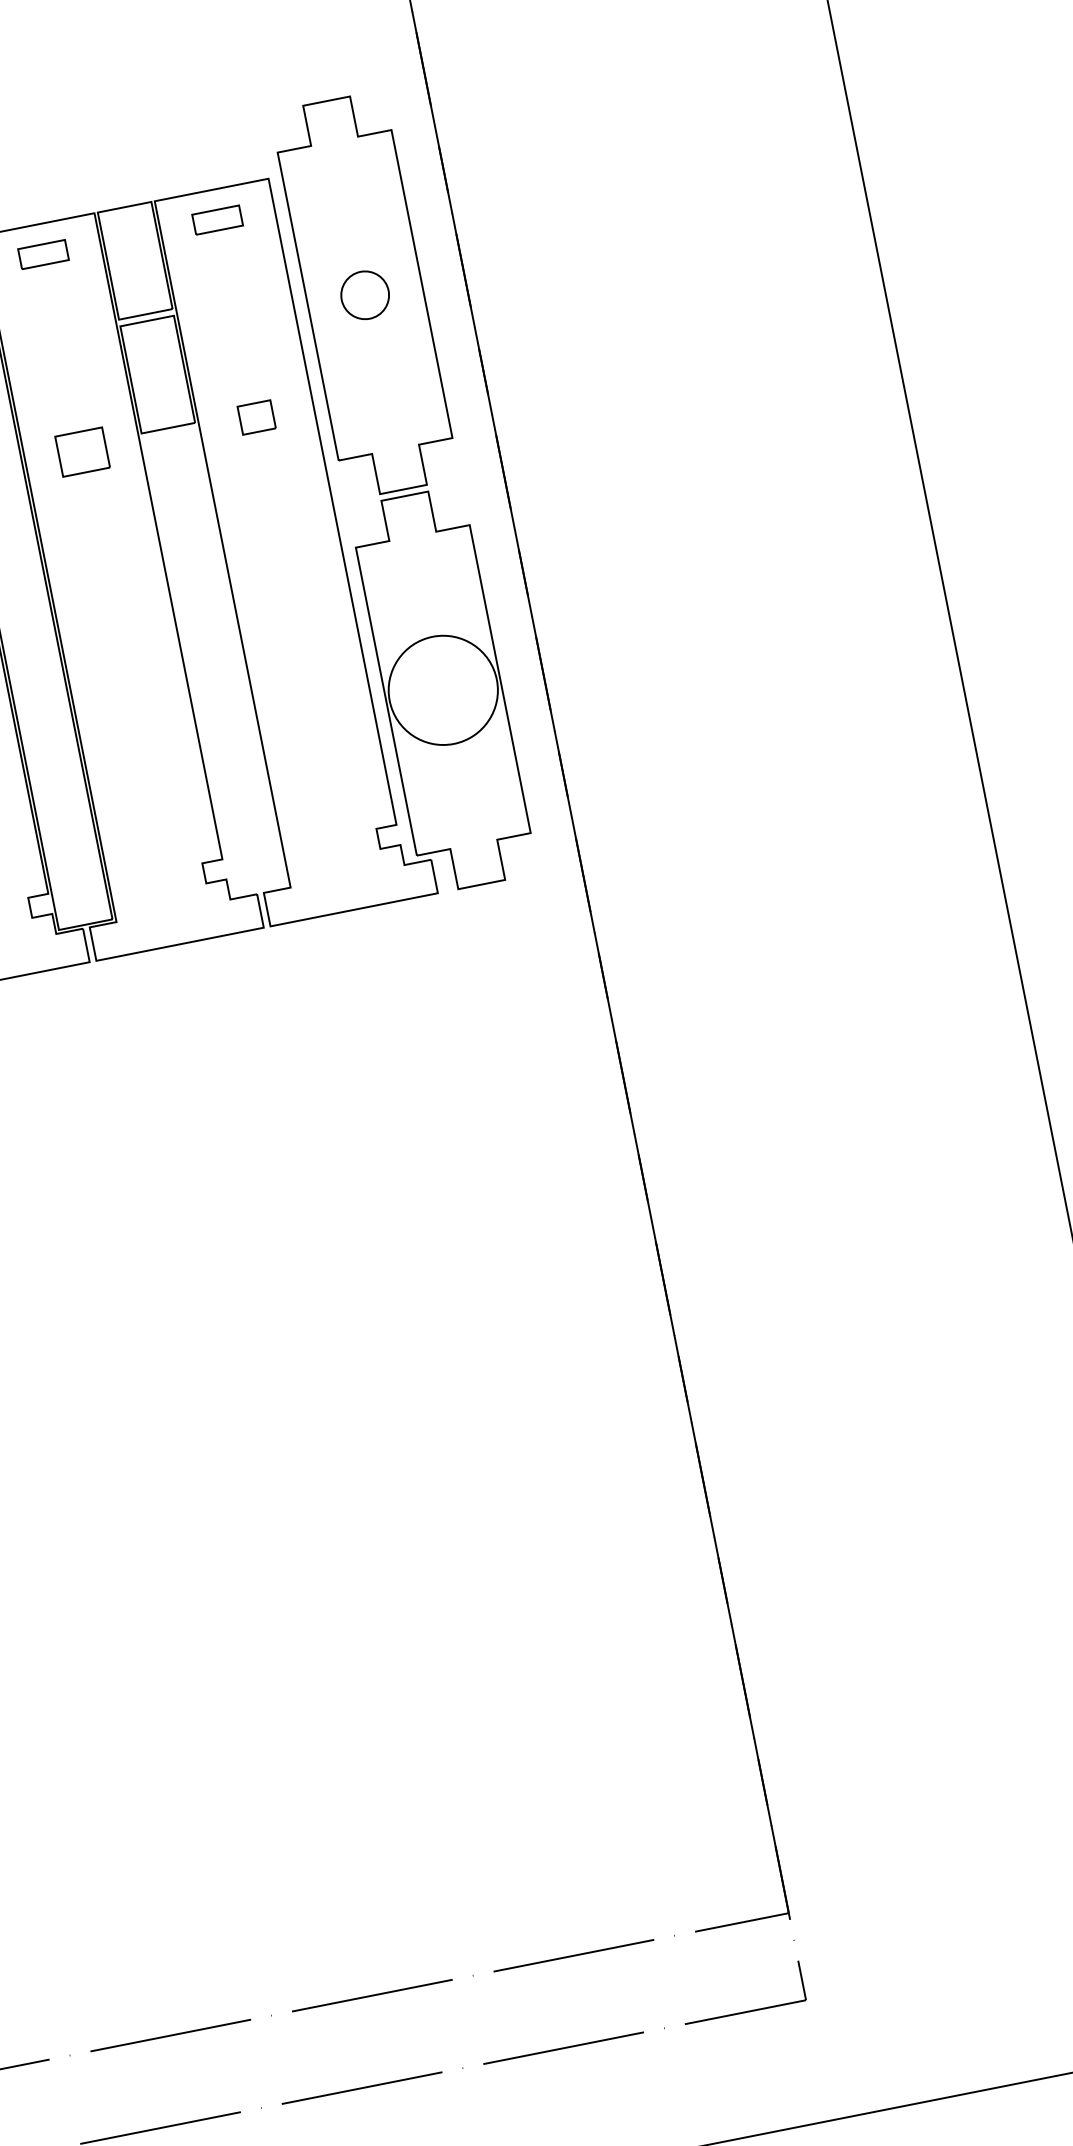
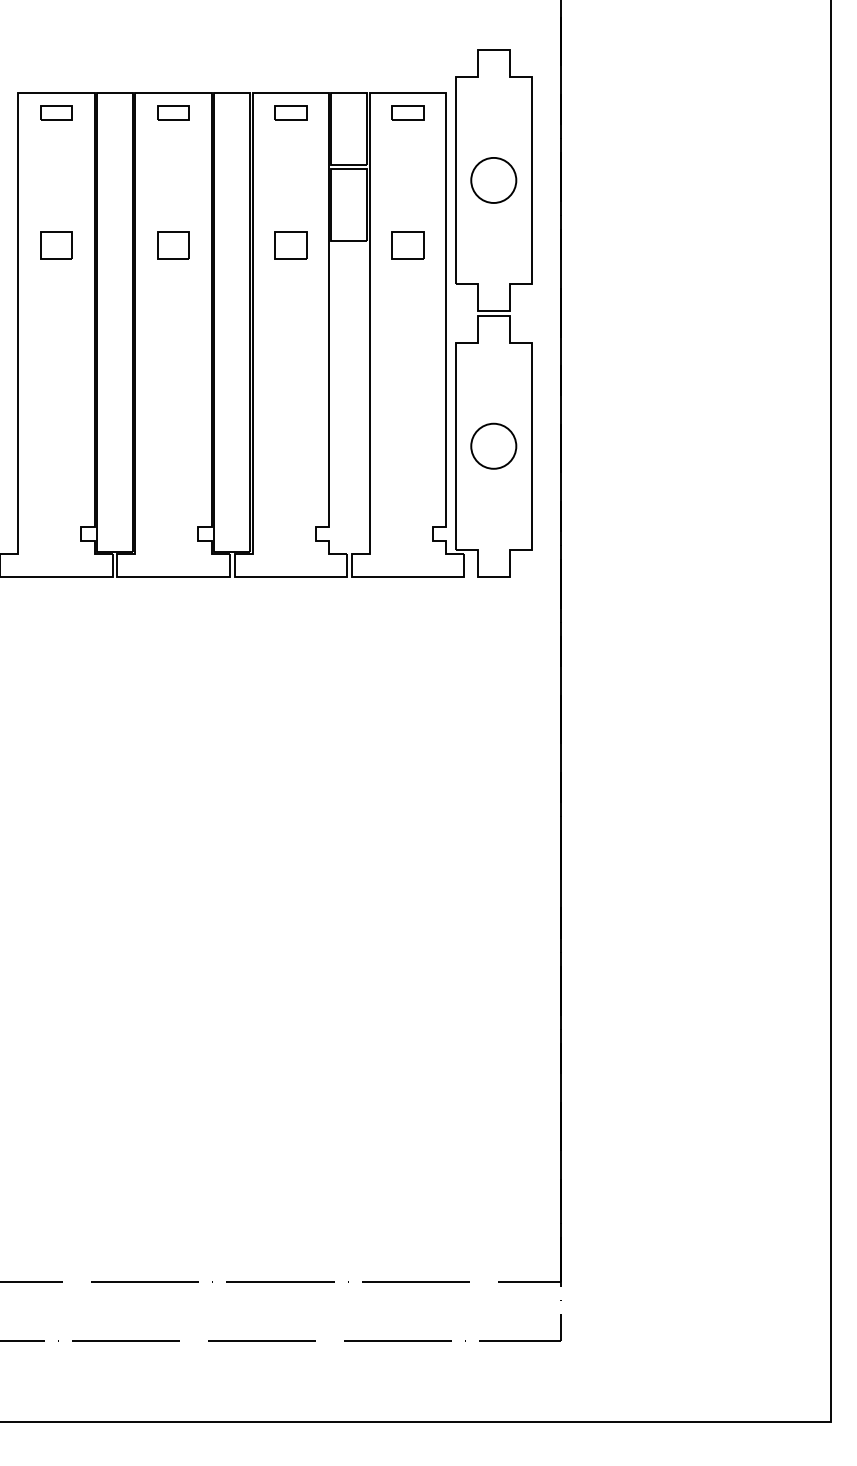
circle: (364, 295) -> (493, 180), size x1.43
part: (255, 417) -> (407, 245), size x1.43
circle: (442, 689) -> (493, 445), size x0.62

